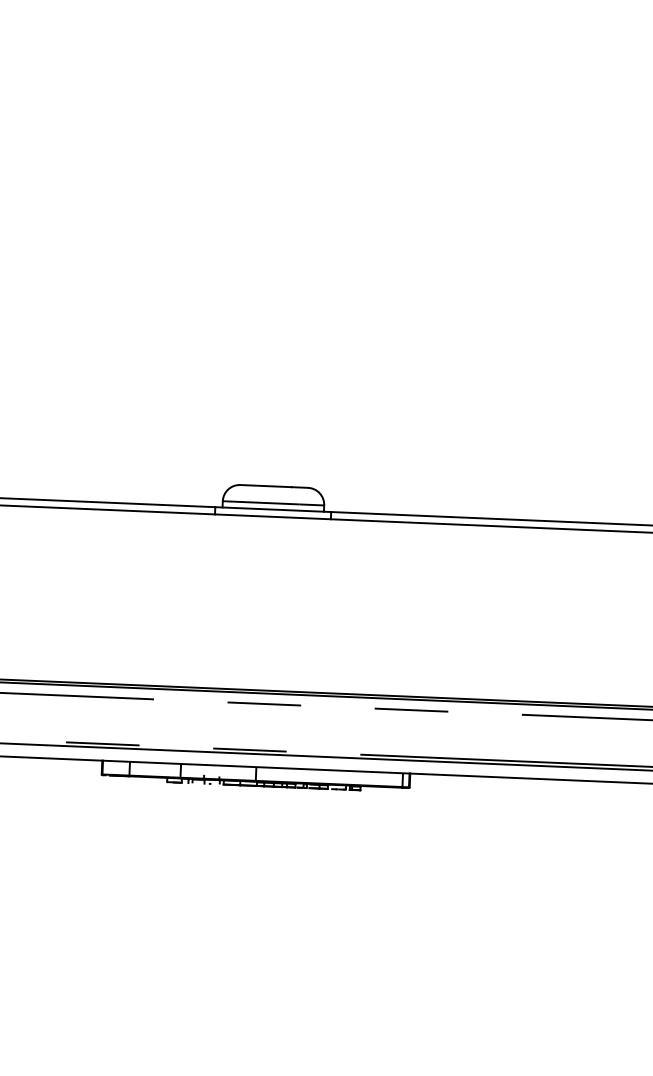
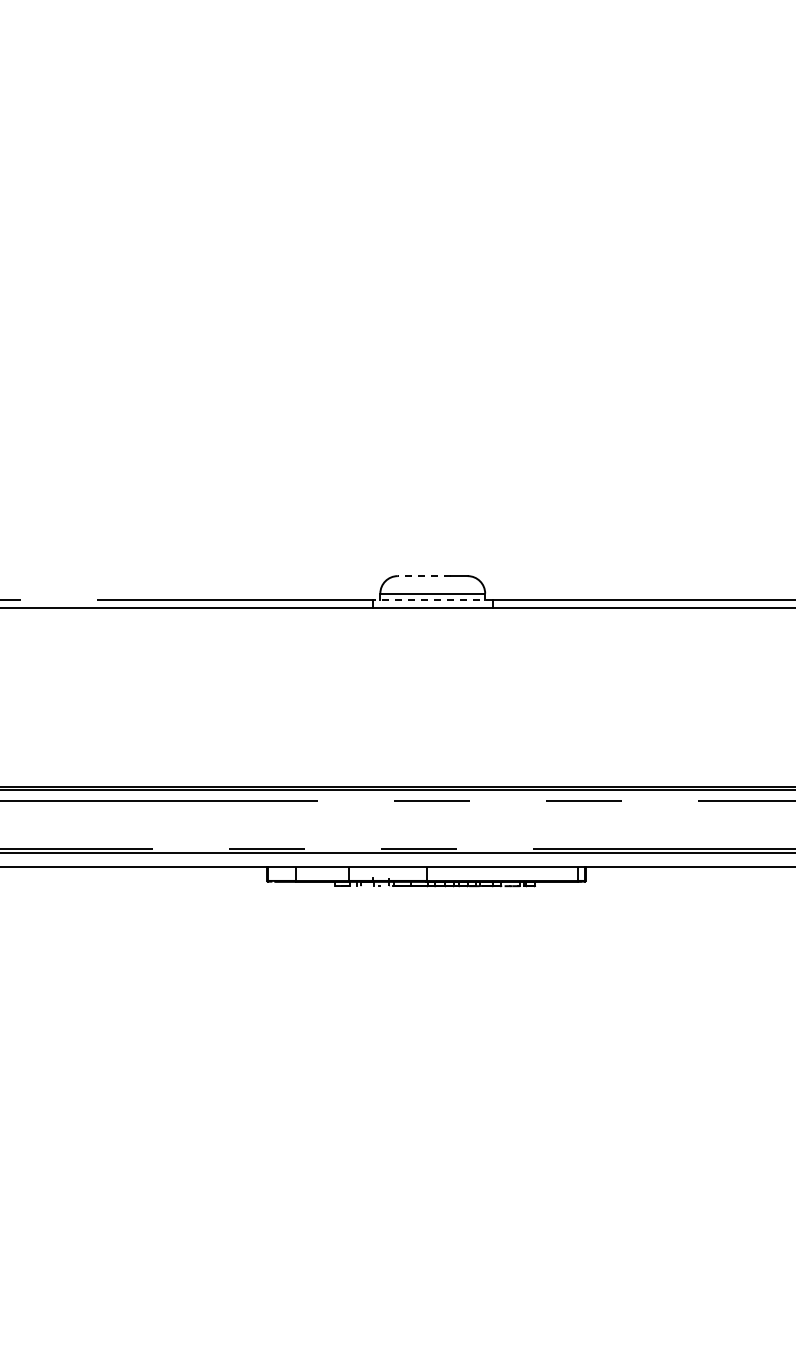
line: (266, 486) -> (424, 576), solid -> dashed
line: (272, 510) -> (432, 600), solid -> dashed

